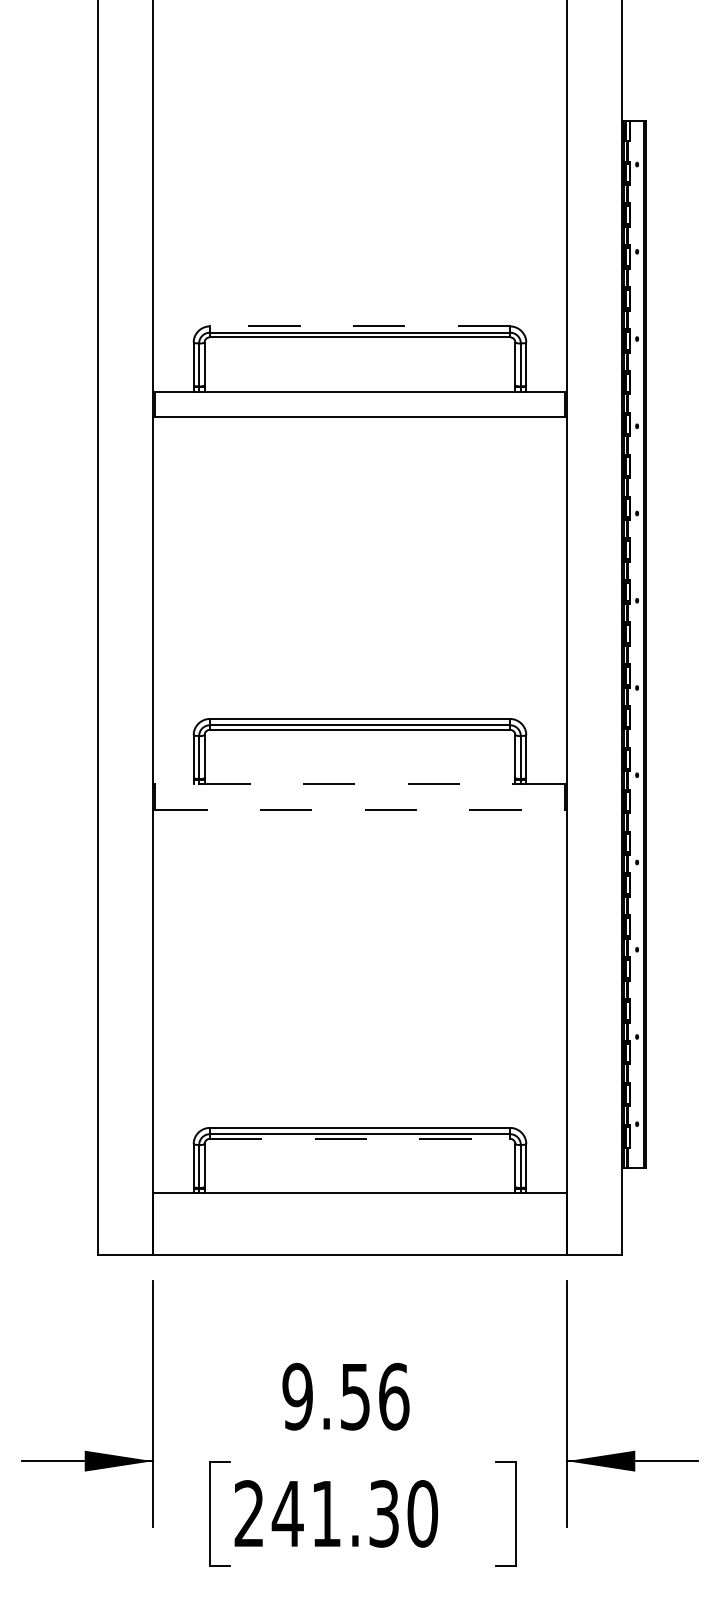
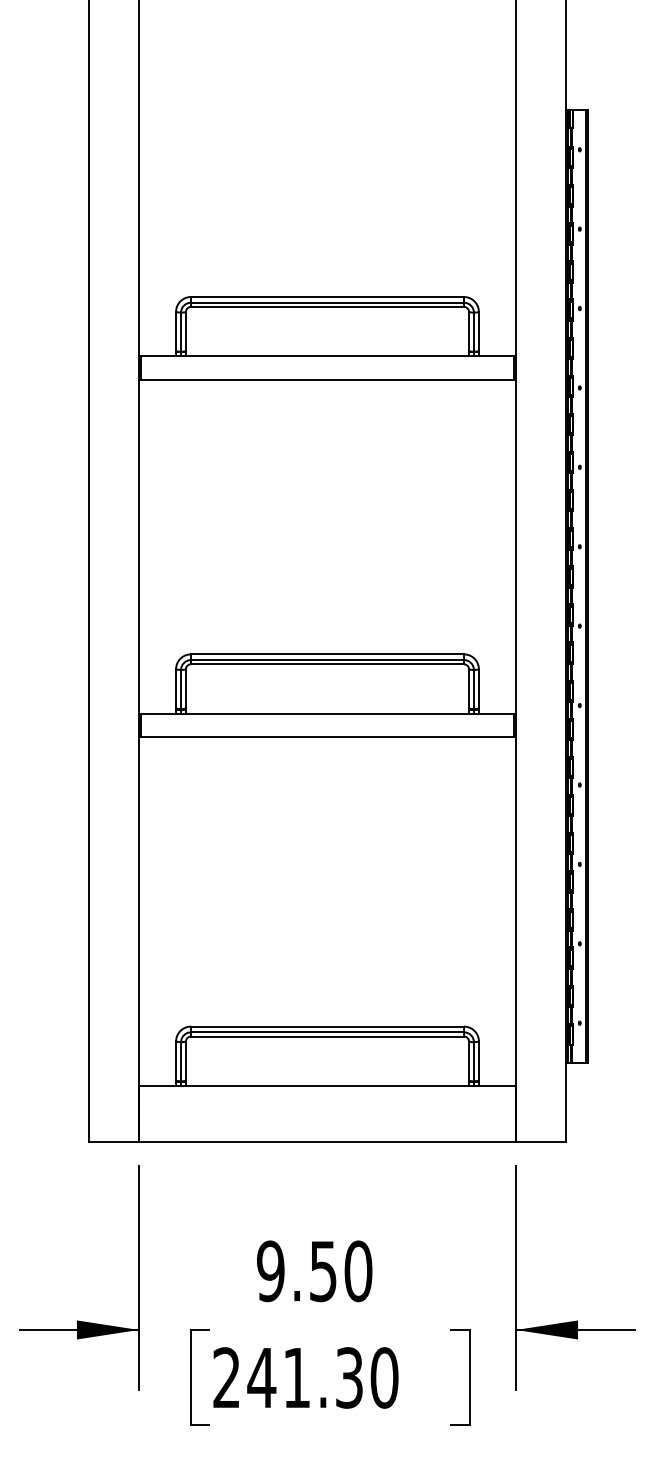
line: (358, 326) -> (326, 297), dashed -> solid
line: (360, 783) -> (327, 713), dashed -> solid
line: (360, 810) -> (327, 737), dashed -> solid
line: (361, 1138) -> (328, 1036), dashed -> solid
text: (394, 1396) -> (358, 1271), 9.56 -> 9.50

